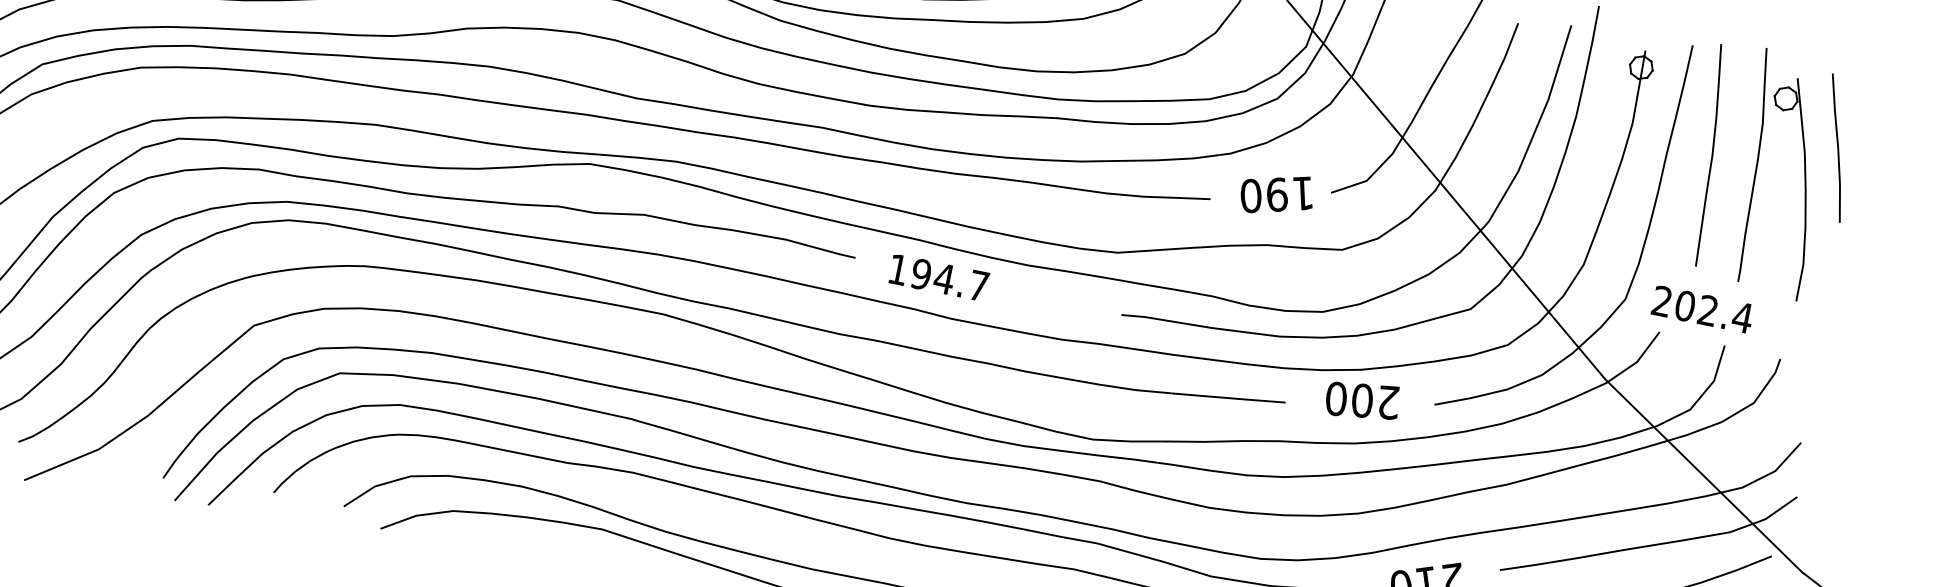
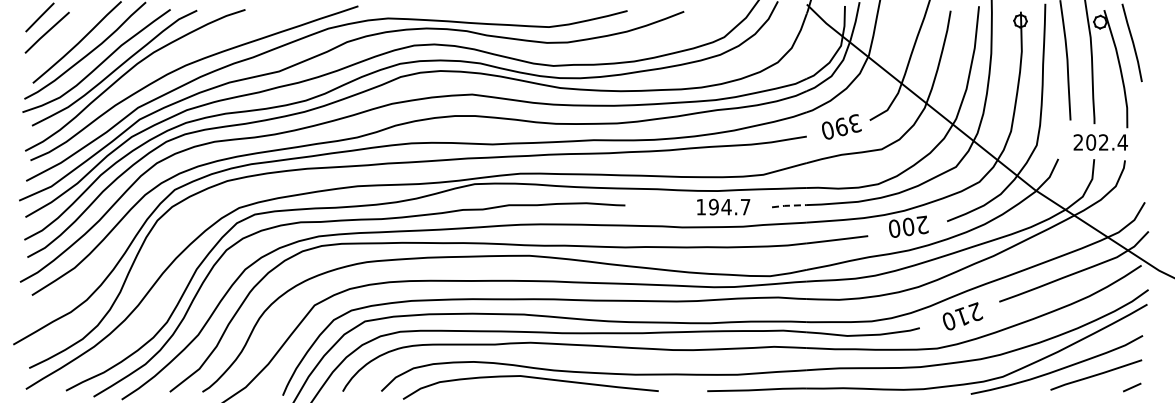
text: (1302, 192) -> (854, 123), 190 -> 390
text: (938, 276) -> (723, 206), moved
text: (1702, 309) -> (1100, 142), moved
line: (1153, 318) -> (789, 205), solid -> dashed

